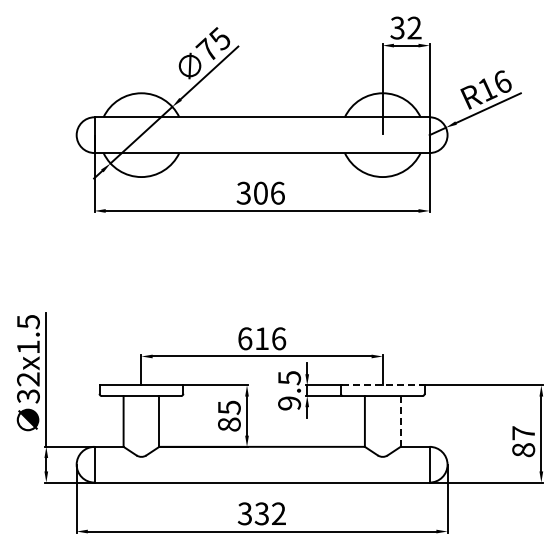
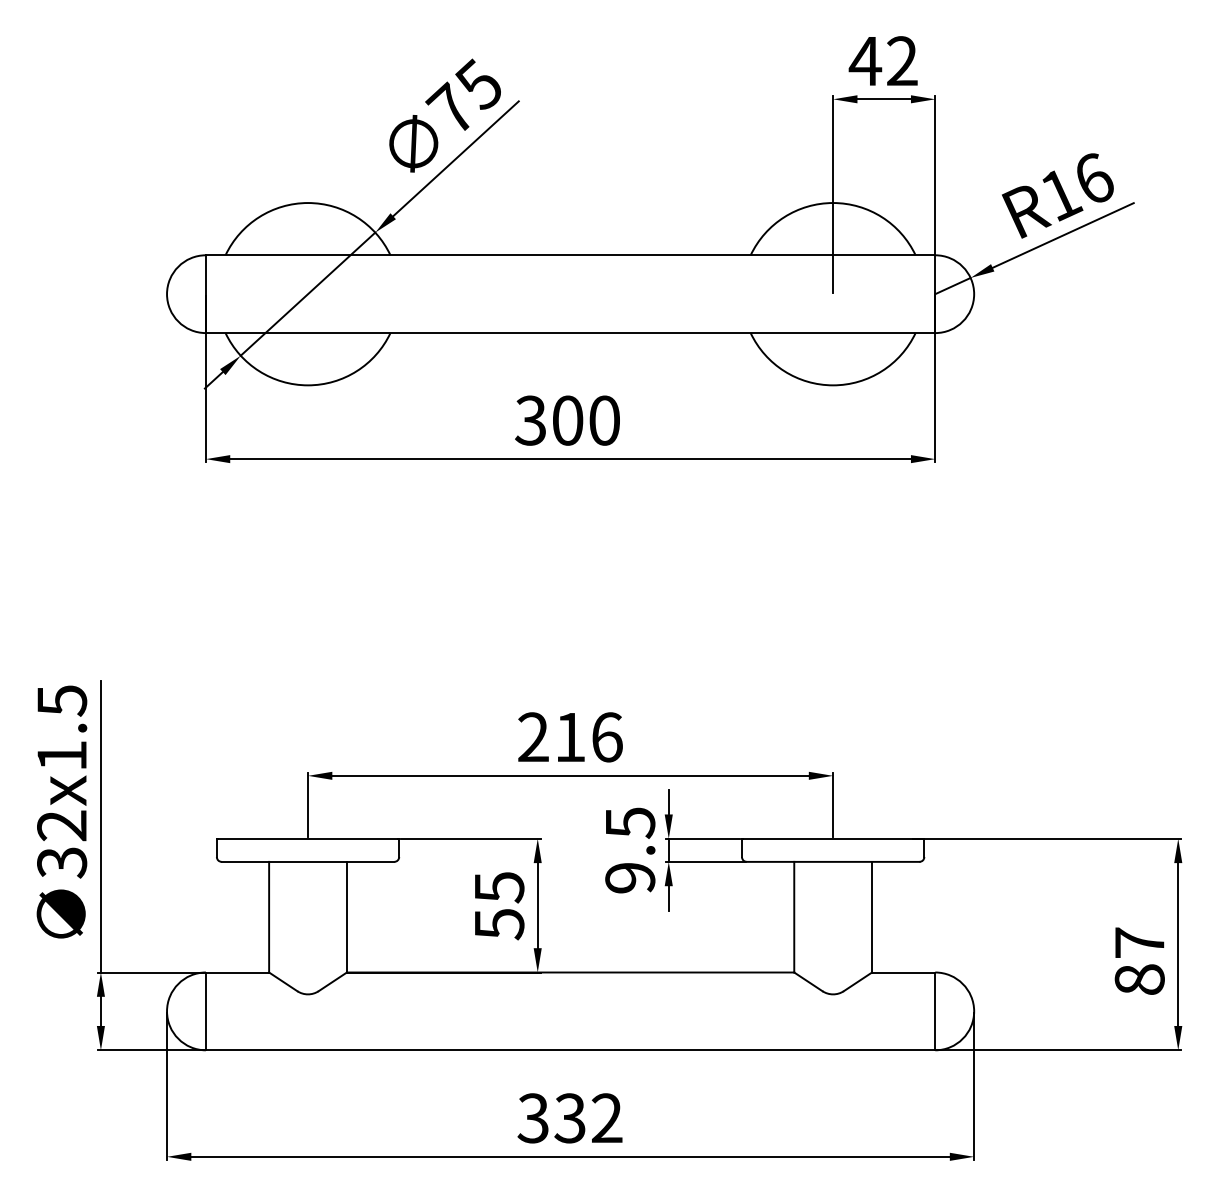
text: (397, 27) -> (865, 59), 32 -> 42
text: (277, 192) -> (604, 418), 306 -> 300
text: (245, 338) -> (534, 736), 616 -> 216
line: (383, 385) -> (834, 838), dashed -> solid
line: (400, 421) -> (871, 917), dashed -> solid
text: (229, 424) -> (499, 923), 85 -> 55

